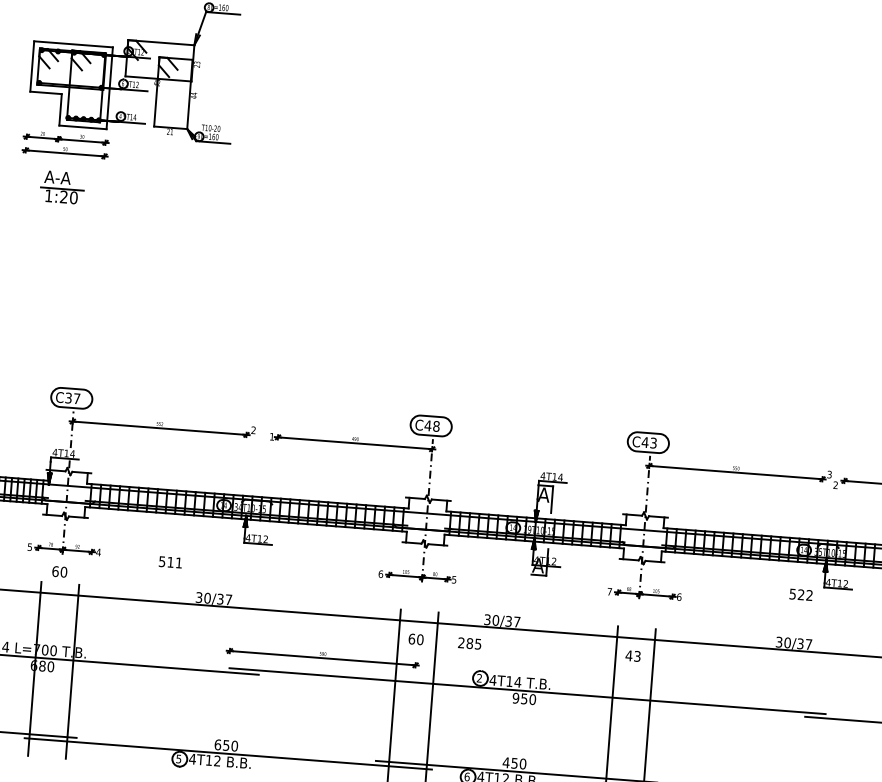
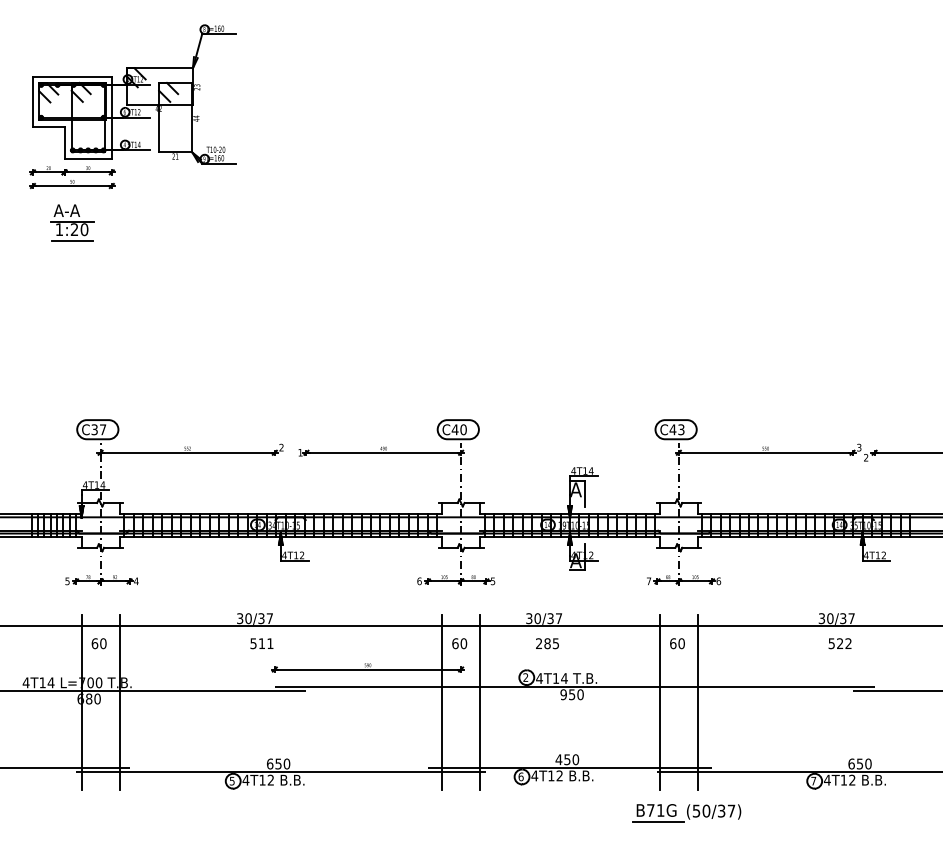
line: (61, 207) -> (72, 240), added
text: (436, 426) -> (463, 429), C48 -> C40
text: (170, 562) -> (261, 643), moved
text: (59, 571) -> (98, 643), moved
text: (800, 594) -> (839, 643), moved
text: (469, 643) -> (547, 643), moved
text: (632, 655) -> (676, 643), 43 -> 60

